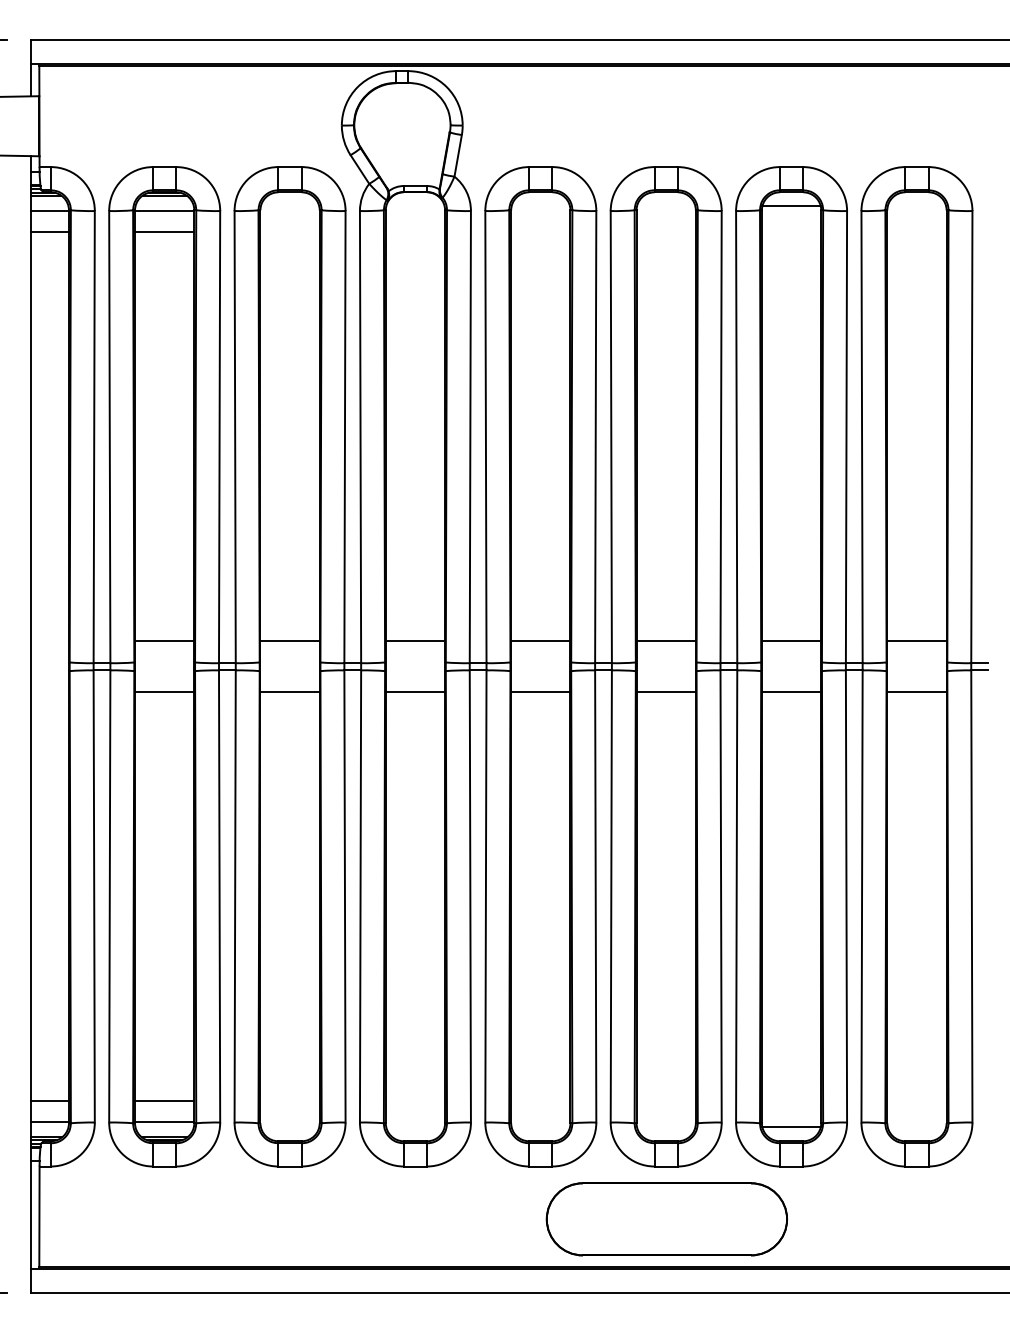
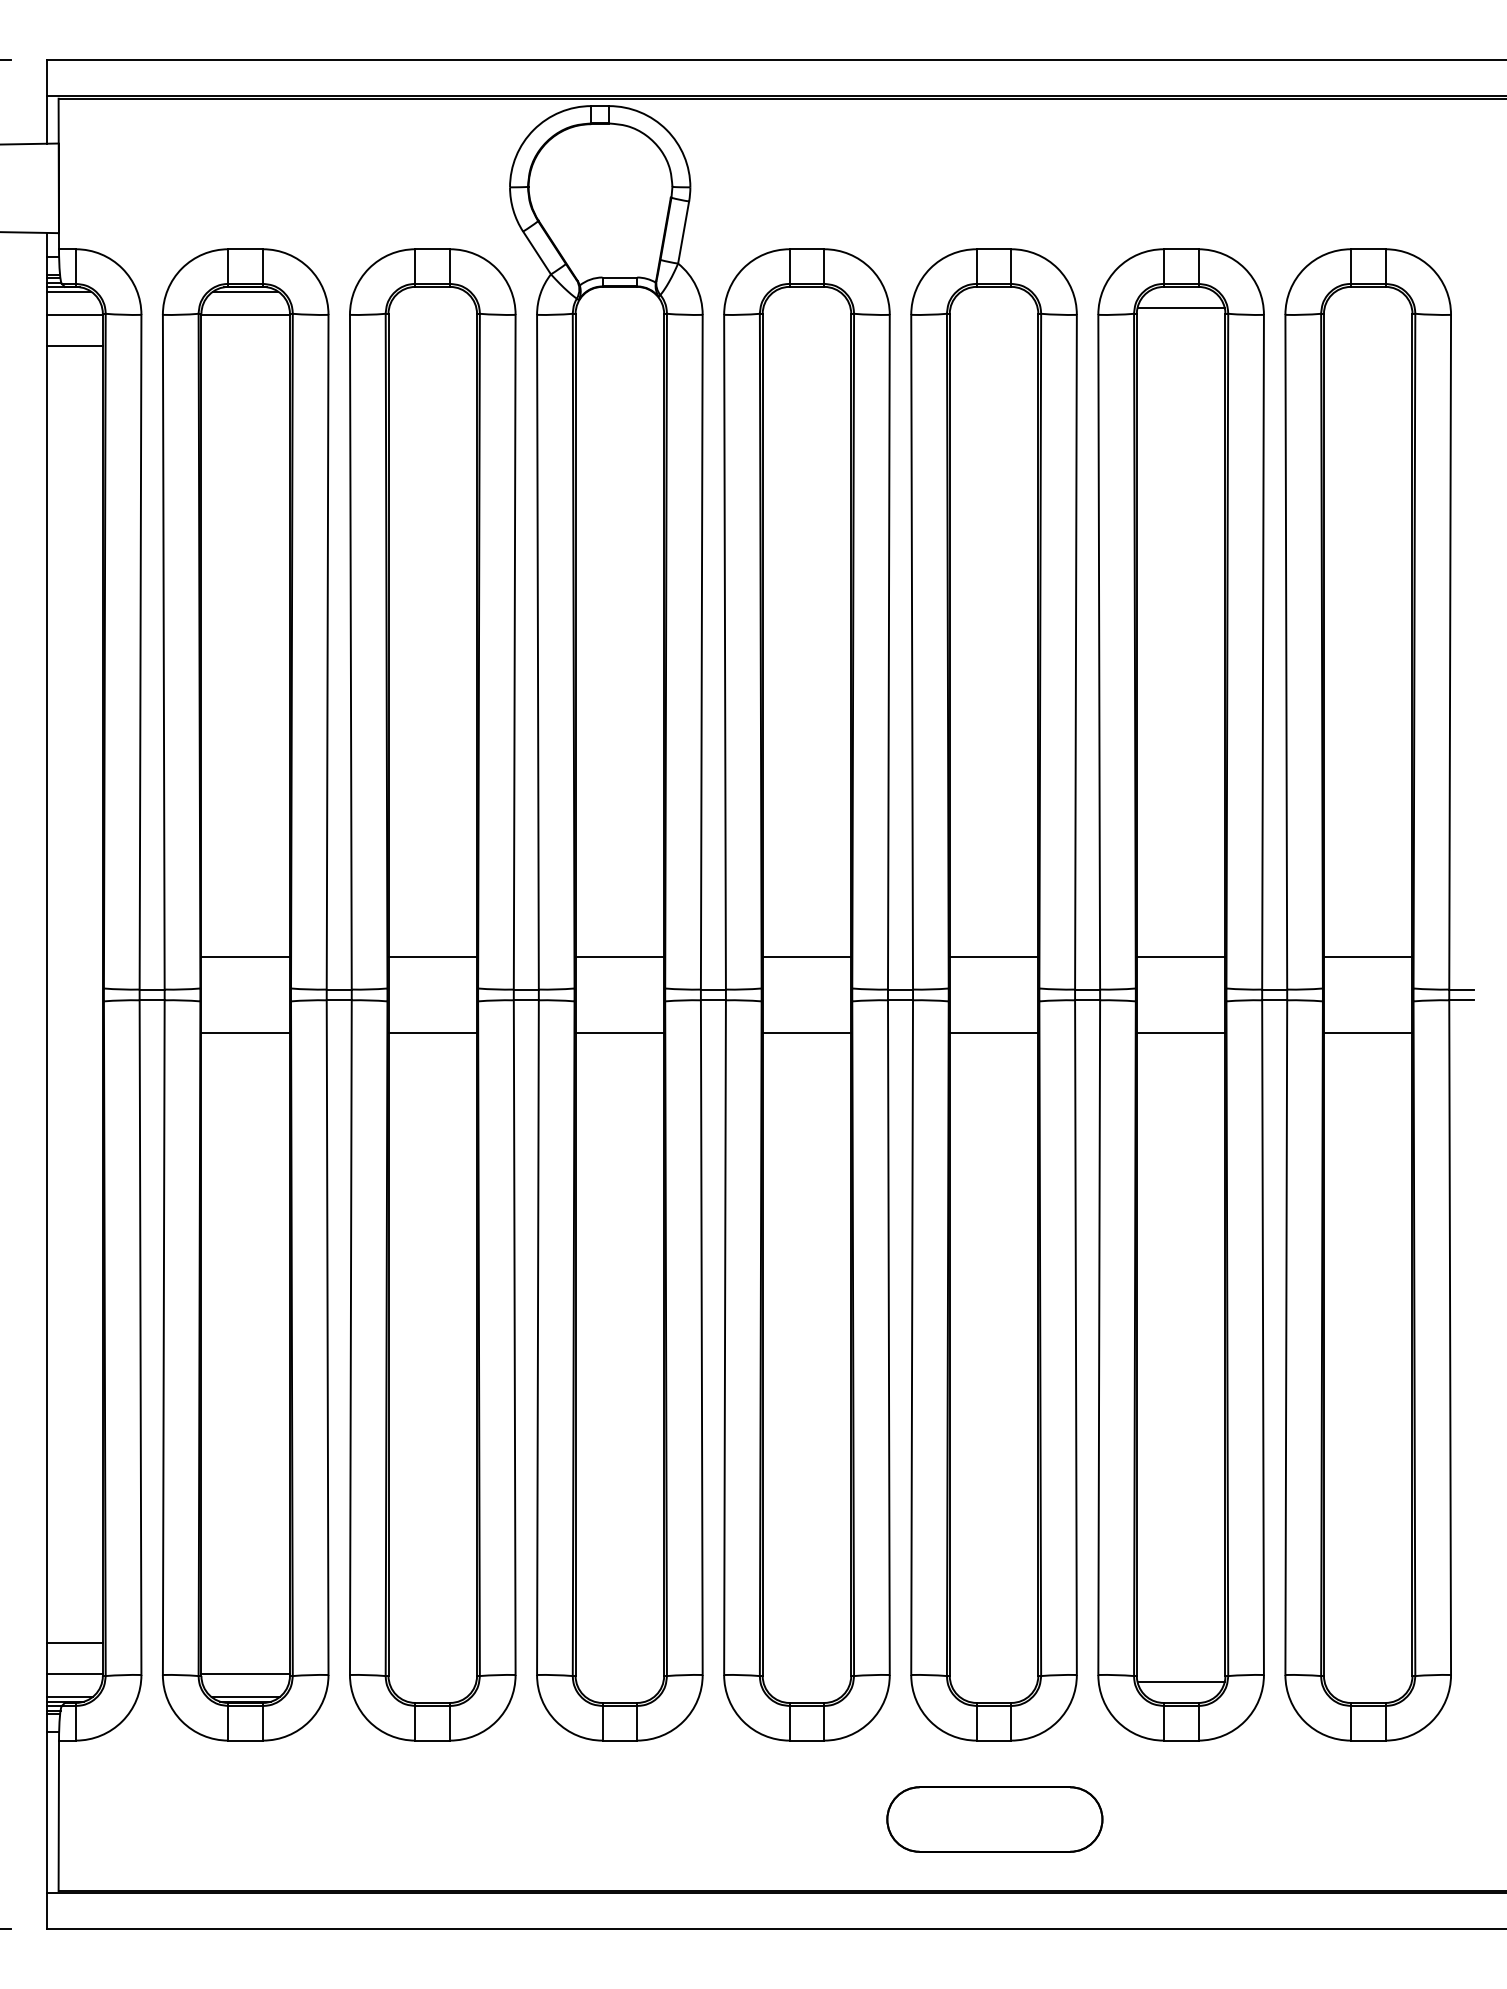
line: (164, 232) -> (245, 346), removed
line: (164, 1100) -> (245, 1642), removed
part: (666, 1219) -> (994, 1819), size x0.6

